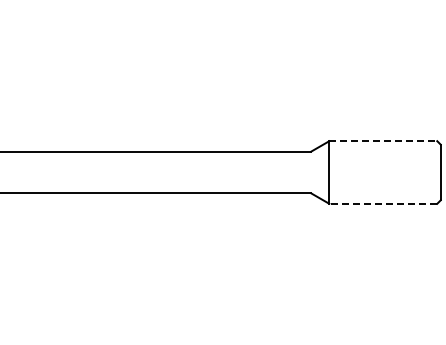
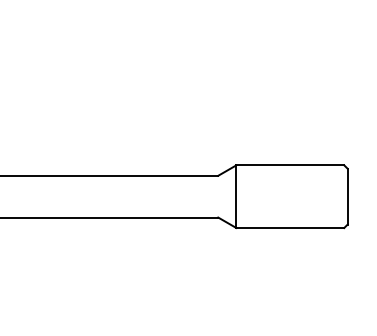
line: (383, 141) -> (290, 165), dashed -> solid
line: (383, 203) -> (290, 227), dashed -> solid

